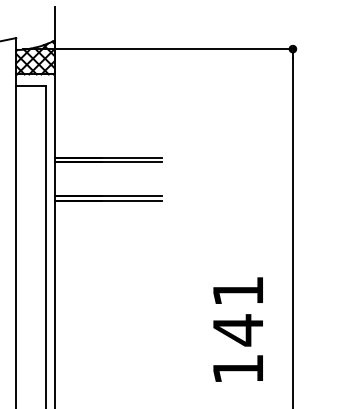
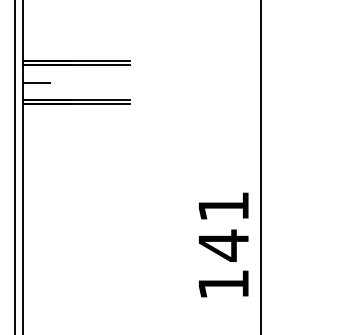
line: (68, 179) -> (36, 82), added
text: (237, 329) -> (222, 244), moved

